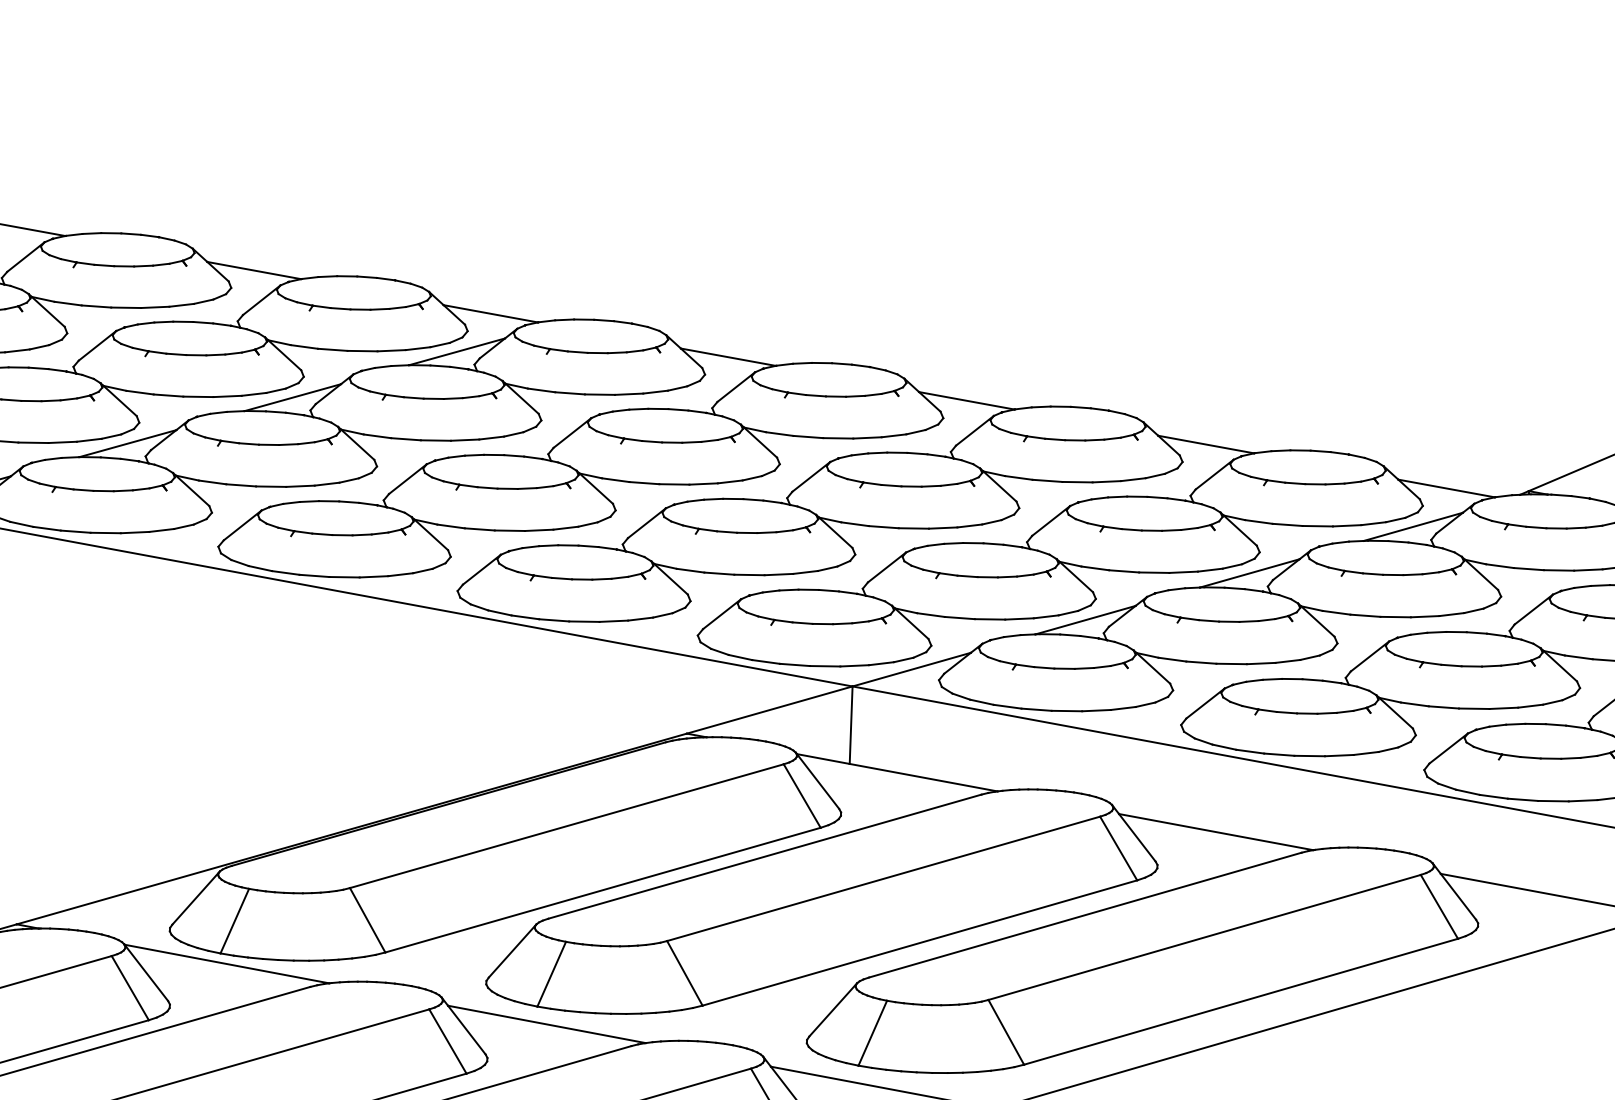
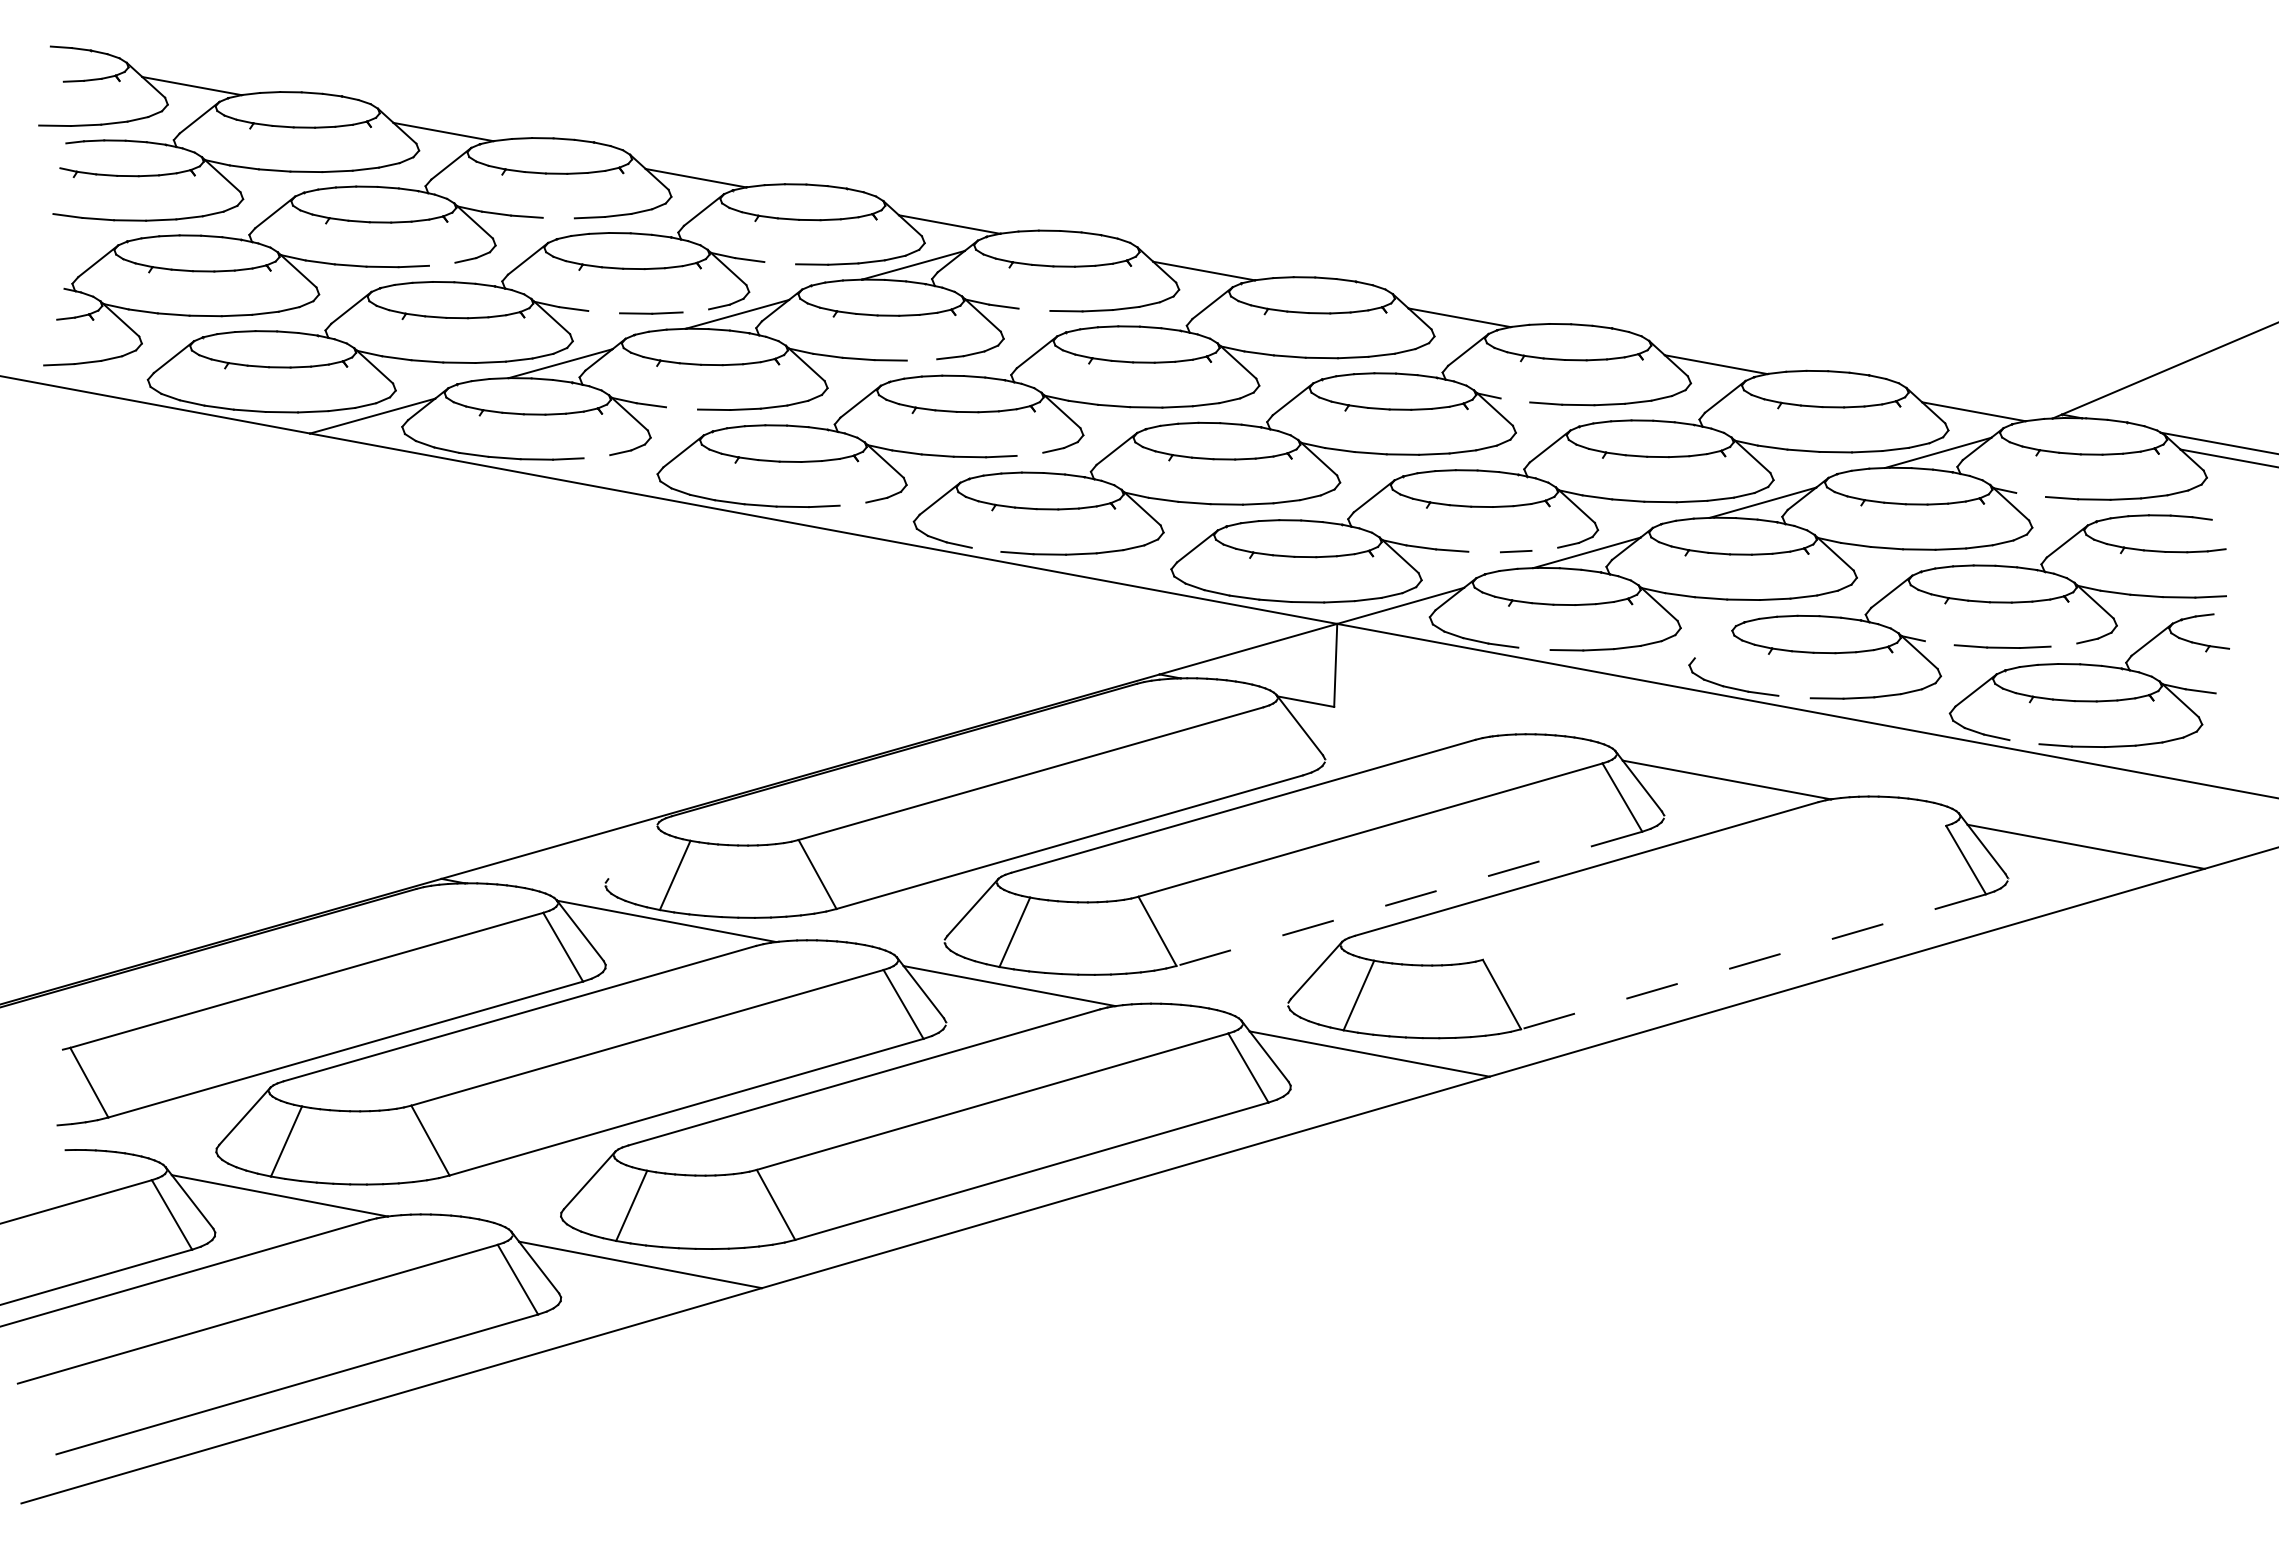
line: (125, 307) -> (558, 217), removed
line: (17, 350) -> (442, 263), removed
line: (333, 350) -> (780, 263), removed
line: (570, 393) -> (1034, 309), removed
line: (253, 394) -> (695, 310), removed
line: (168, 395) -> (604, 312), removed
line: (464, 439) -> (921, 359), removed
line: (1018, 477) -> (1515, 400), removed
line: (240, 485) -> (681, 408), removed
line: (565, 527) -> (1029, 453), removed
line: (161, 530) -> (596, 456), removed
line: (1499, 565) -> (2030, 494), removed
line: (400, 574) -> (852, 503), removed
line: (1045, 616) -> (1544, 548), removed
line: (525, 617) -> (986, 549), removed
line: (989, 618) -> (1484, 551), removed
line: (1204, 703) -> (1714, 642), removed
line: (1414, 704) -> (1939, 643), removed
line: (1530, 705) -> (2063, 644), removed
line: (1036, 709) -> (1534, 648), removed
line: (1279, 754) -> (1794, 696), removed
line: (923, 777) -> (1413, 721), removed
line: (802, 796) -> (1283, 741), removed
line: (1493, 797) -> (2024, 742), removed
line: (195, 897) -> (633, 850), removed
line: (1204, 937) -> (1714, 892), removed
line: (919, 943) -> (1408, 899), solid -> dashed
line: (1240, 1001) -> (1753, 961), solid -> dashed

